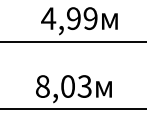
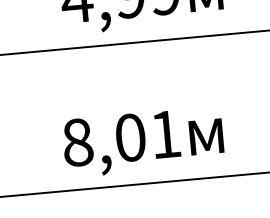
text: (84, 86) -> (165, 134), 8,03 -> 8,01

